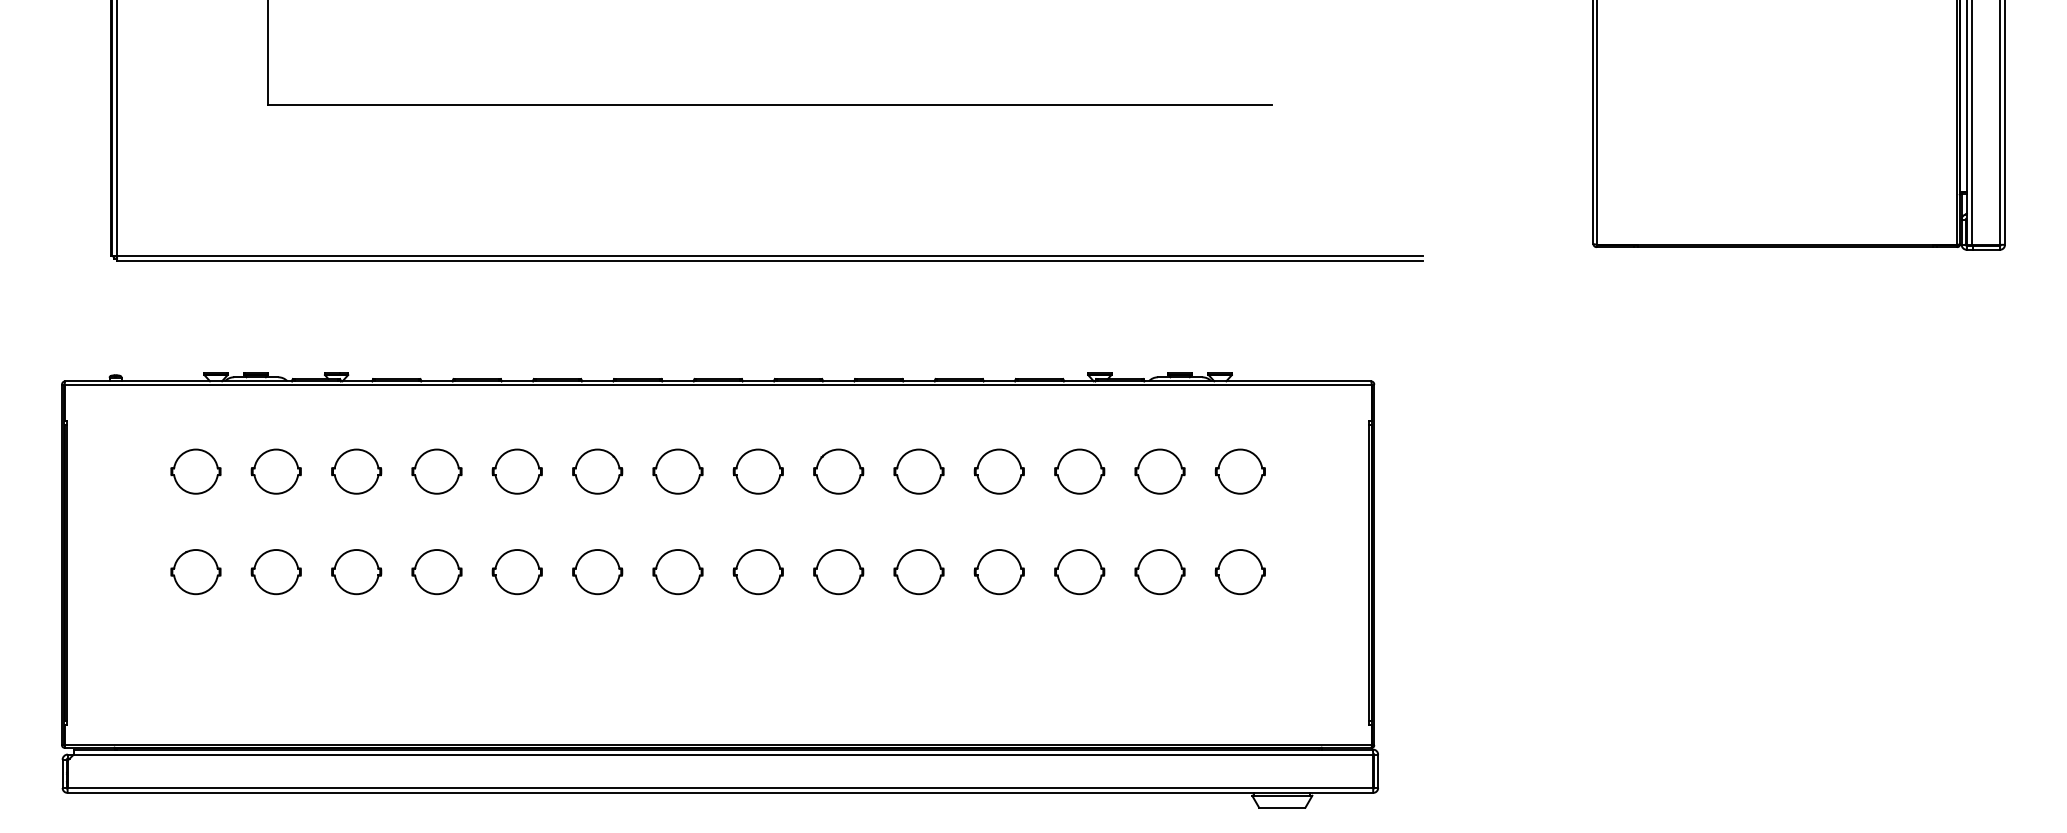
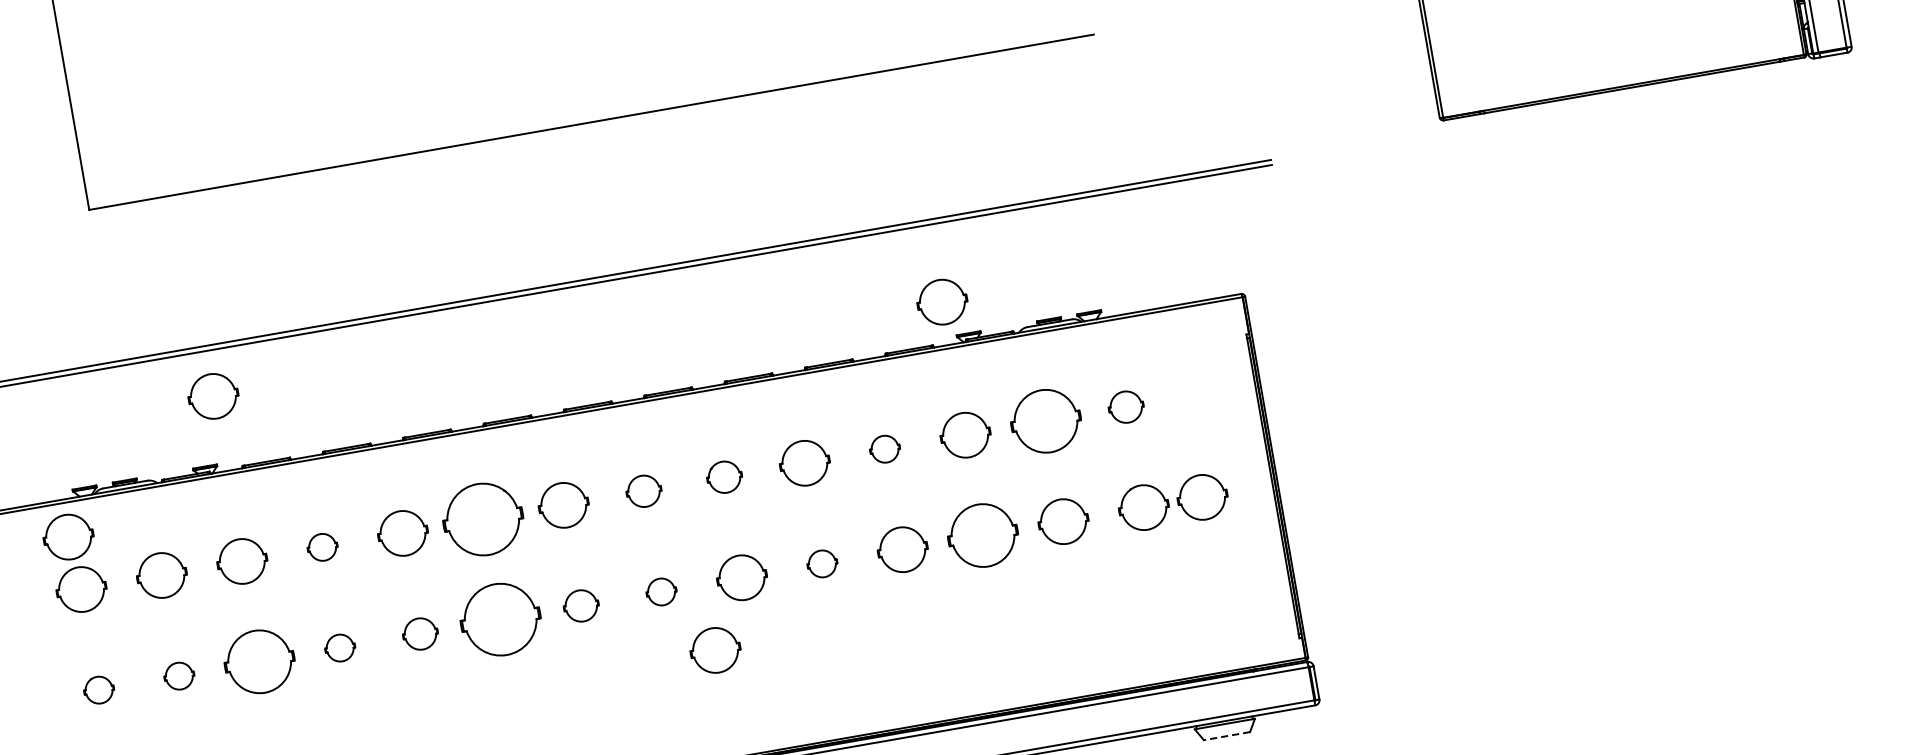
part: (356, 306) -> (213, 396), added
part: (1079, 338) -> (942, 302), added
part: (191, 418) -> (67, 537), added
part: (436, 471) -> (322, 547), size x0.6
part: (597, 471) -> (483, 519), size x1.6
part: (757, 471) -> (643, 491), size x0.7
part: (838, 471) -> (724, 477), size x0.7
part: (998, 471) -> (884, 449), size x0.6
part: (1159, 471) -> (1045, 421), size x1.4
part: (1239, 471) -> (1125, 407), size x0.7
part: (195, 572) -> (98, 690), size x0.6
part: (275, 572) -> (178, 676), size x0.6
part: (356, 572) -> (259, 662), size x1.4
part: (436, 572) -> (339, 648), size x0.6
part: (516, 572) -> (419, 634), size x0.7
part: (597, 572) -> (500, 620), size x1.6
part: (677, 572) -> (580, 606), size x0.7
part: (757, 572) -> (660, 592), size x0.6
part: (918, 572) -> (821, 564), size x0.6
part: (1079, 572) -> (983, 536), size x1.4
part: (1298, 572) -> (1202, 497), added
part: (800, 638) -> (715, 650), added
line: (1281, 807) -> (1226, 735), solid -> dashed

